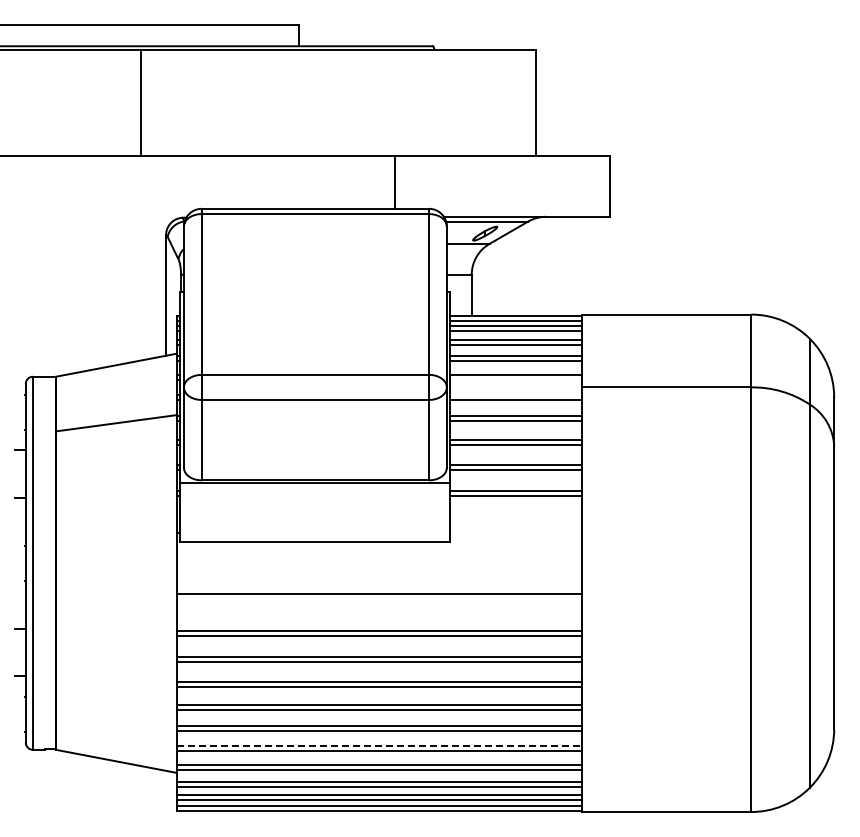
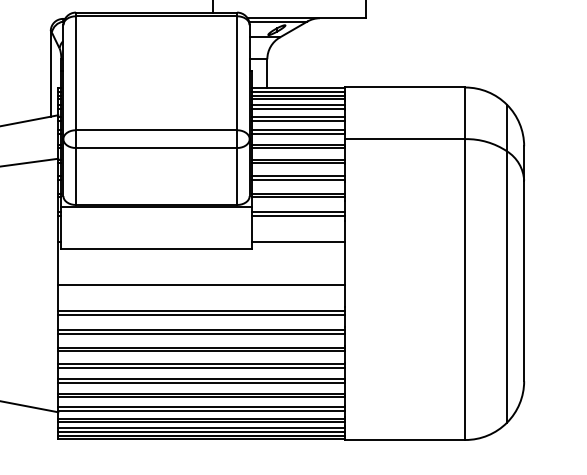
line: (515, 380) -> (298, 134), added
line: (515, 395) -> (298, 144), added
line: (515, 532) -> (298, 241), added
line: (379, 746) -> (201, 393), dashed -> solid

